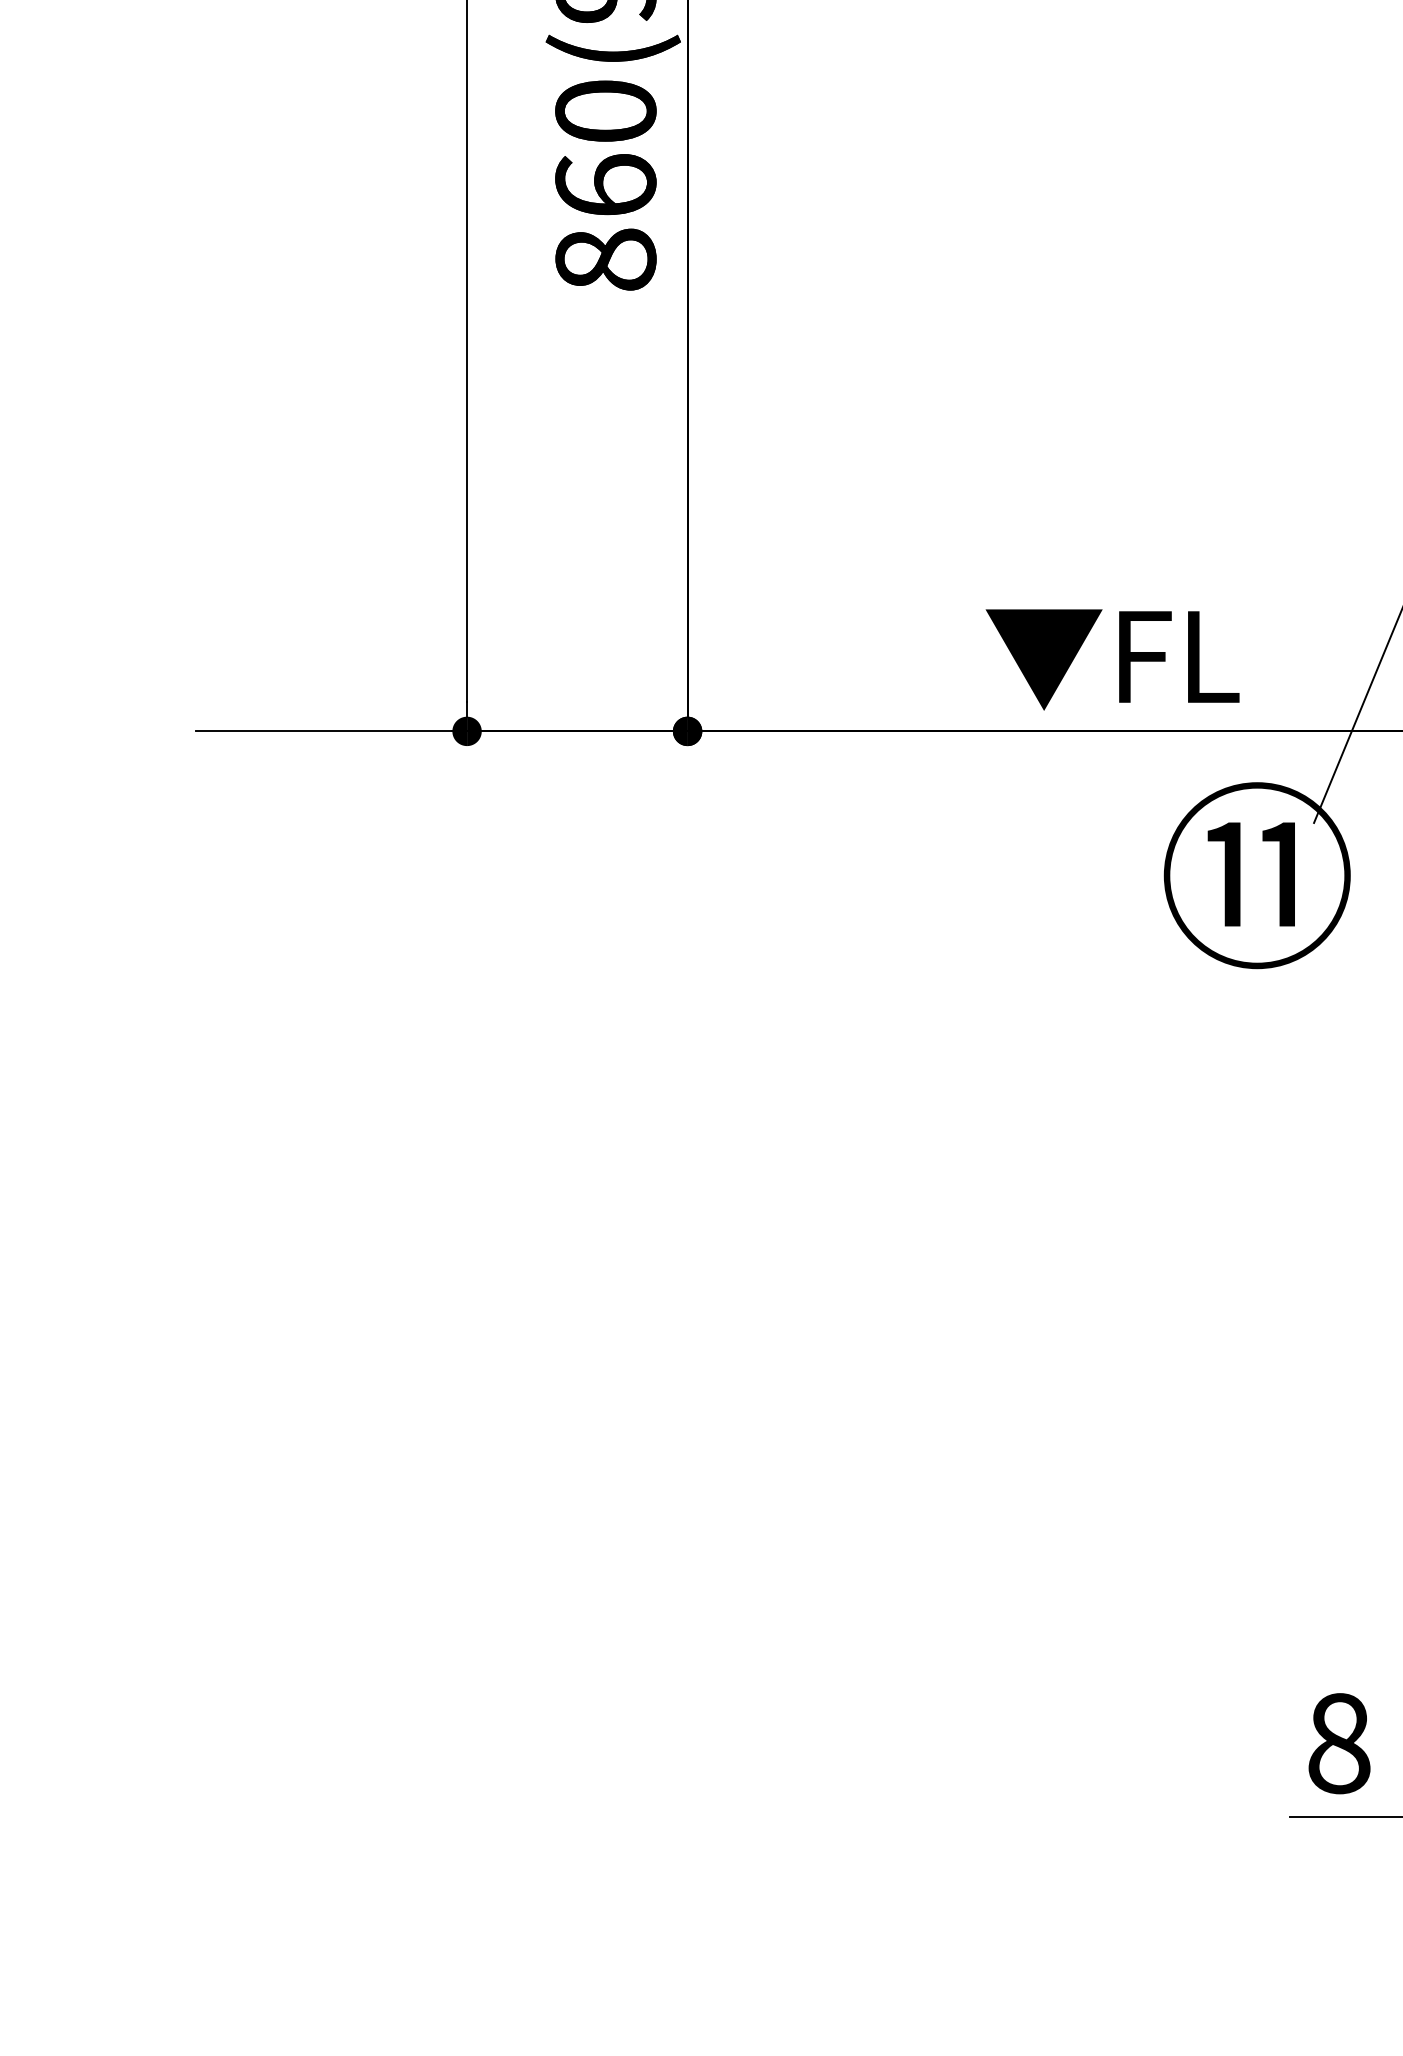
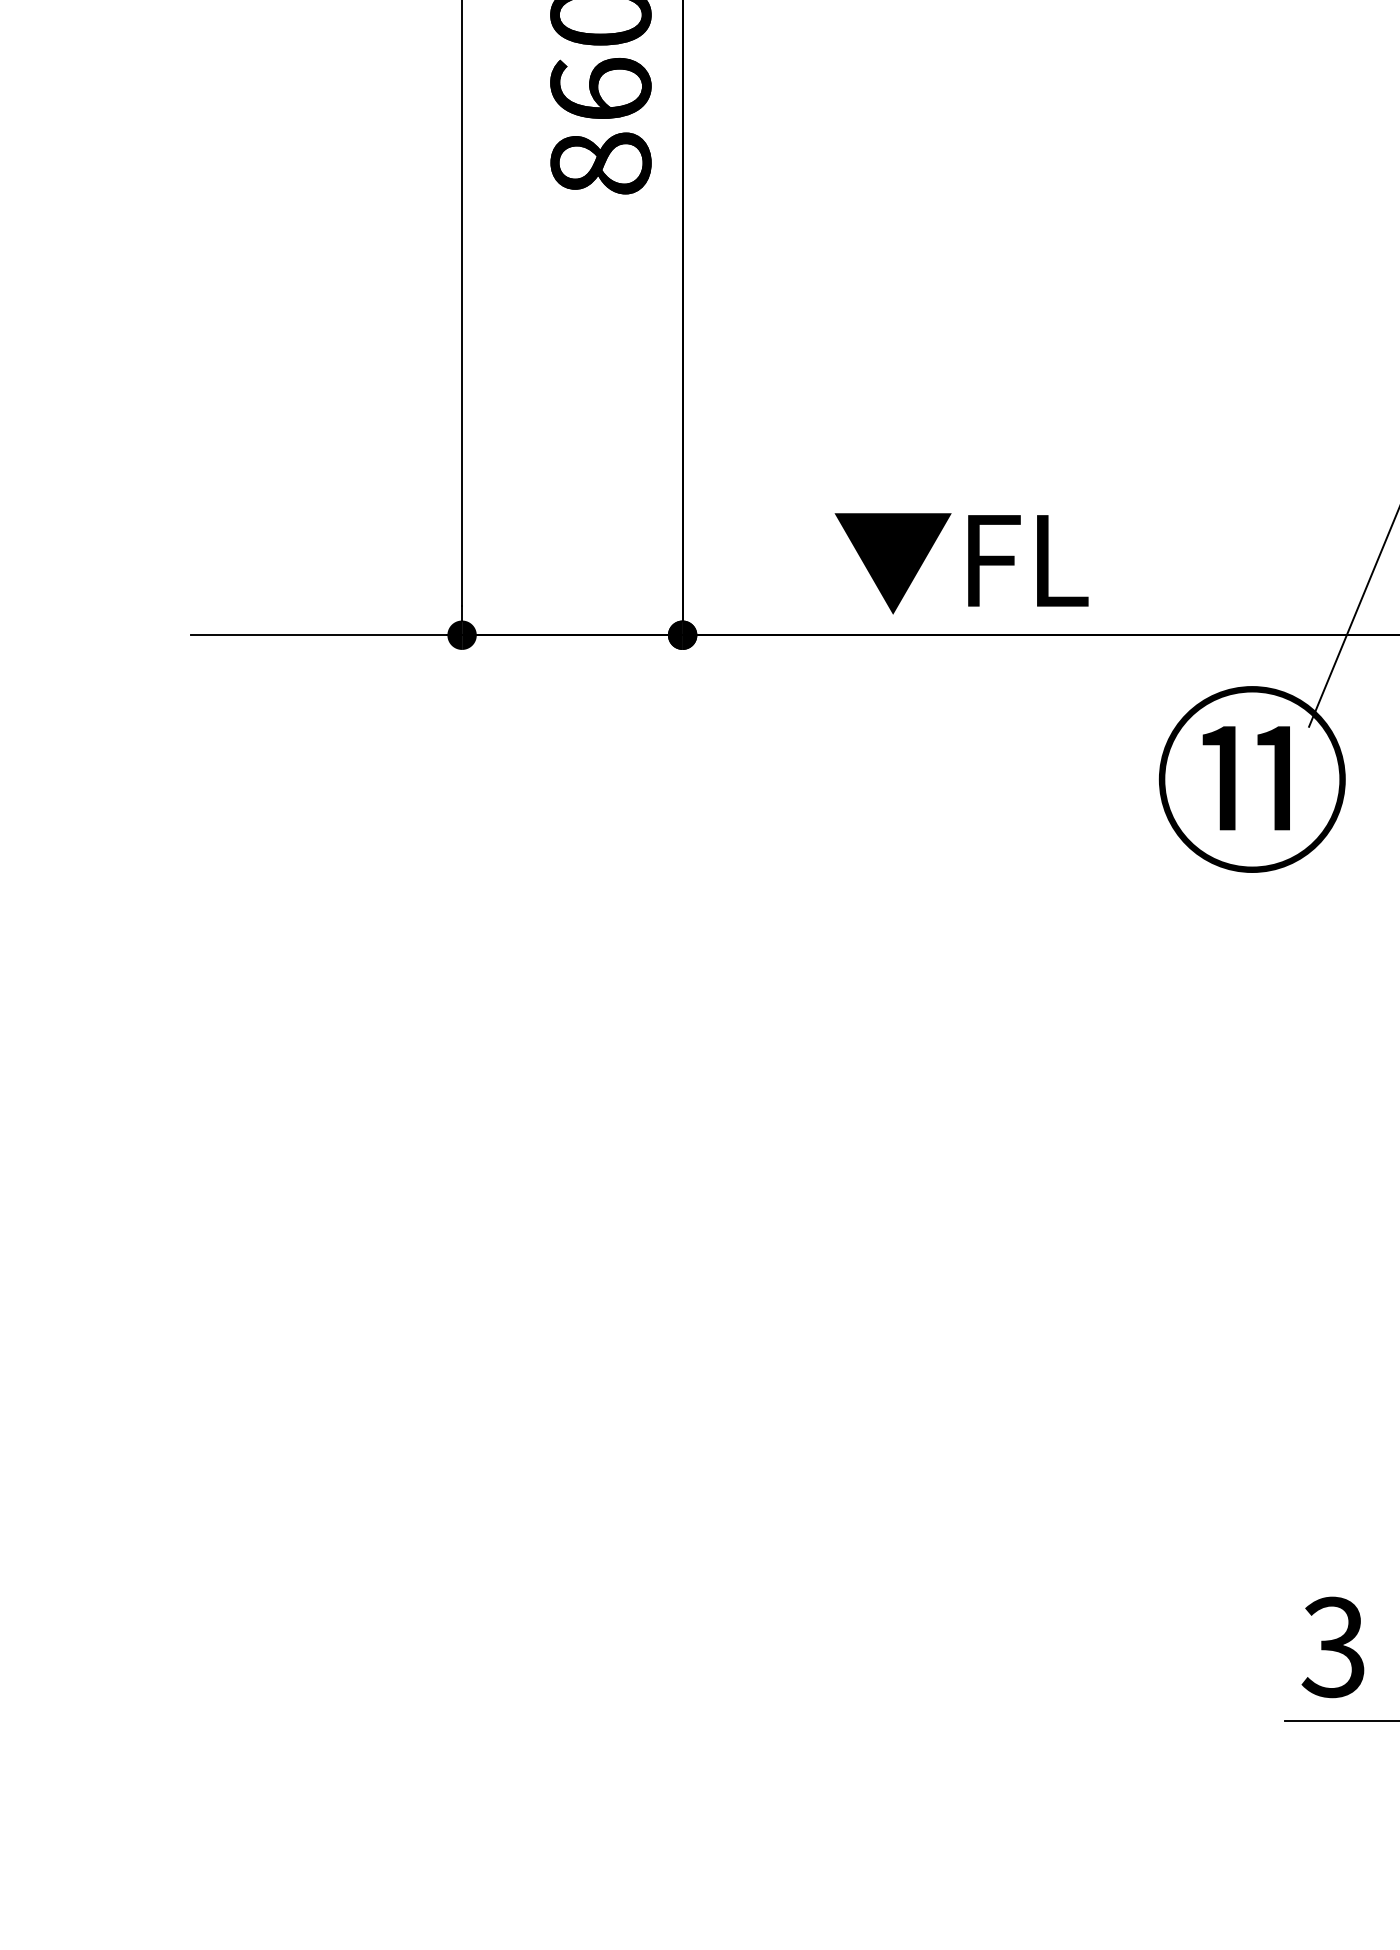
text: (1112, 659) -> (961, 563), moved
text: (1338, 1743) -> (1333, 1647), 8 -> 3

